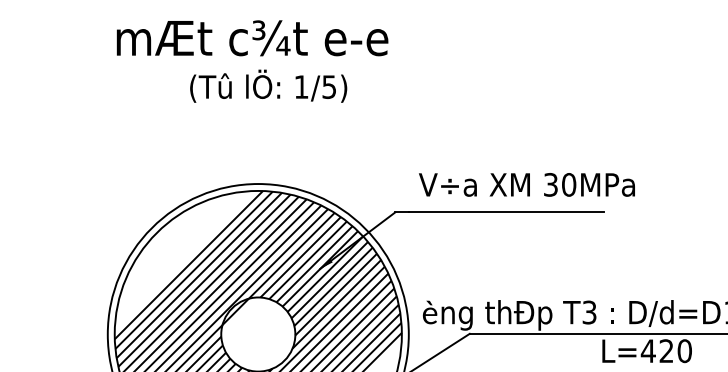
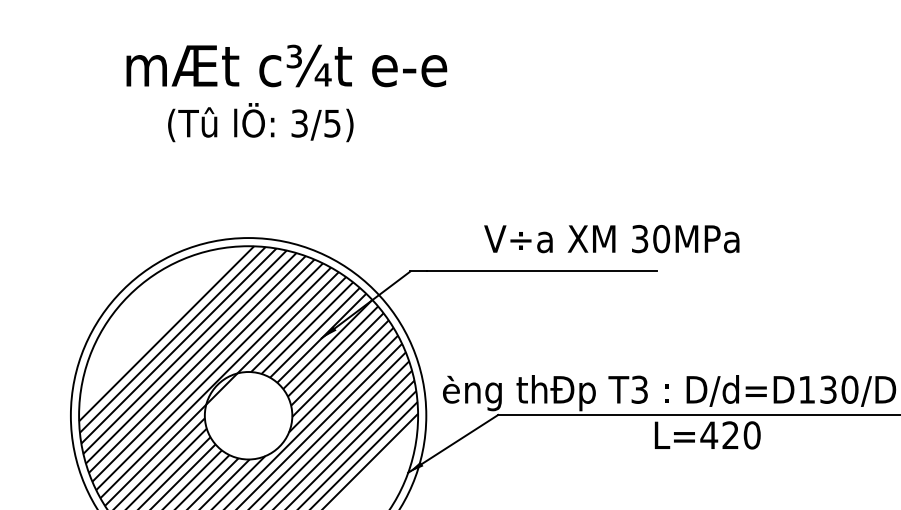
text: (252, 37) -> (286, 65), moved
text: (301, 87) -> (299, 123), 1/5) -> 3/5)
text: (526, 185) -> (611, 239), moved

